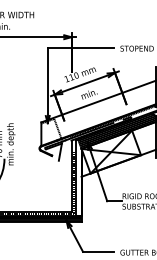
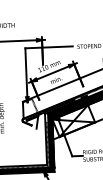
hatch: (78, 177) -> (51, 140), added

